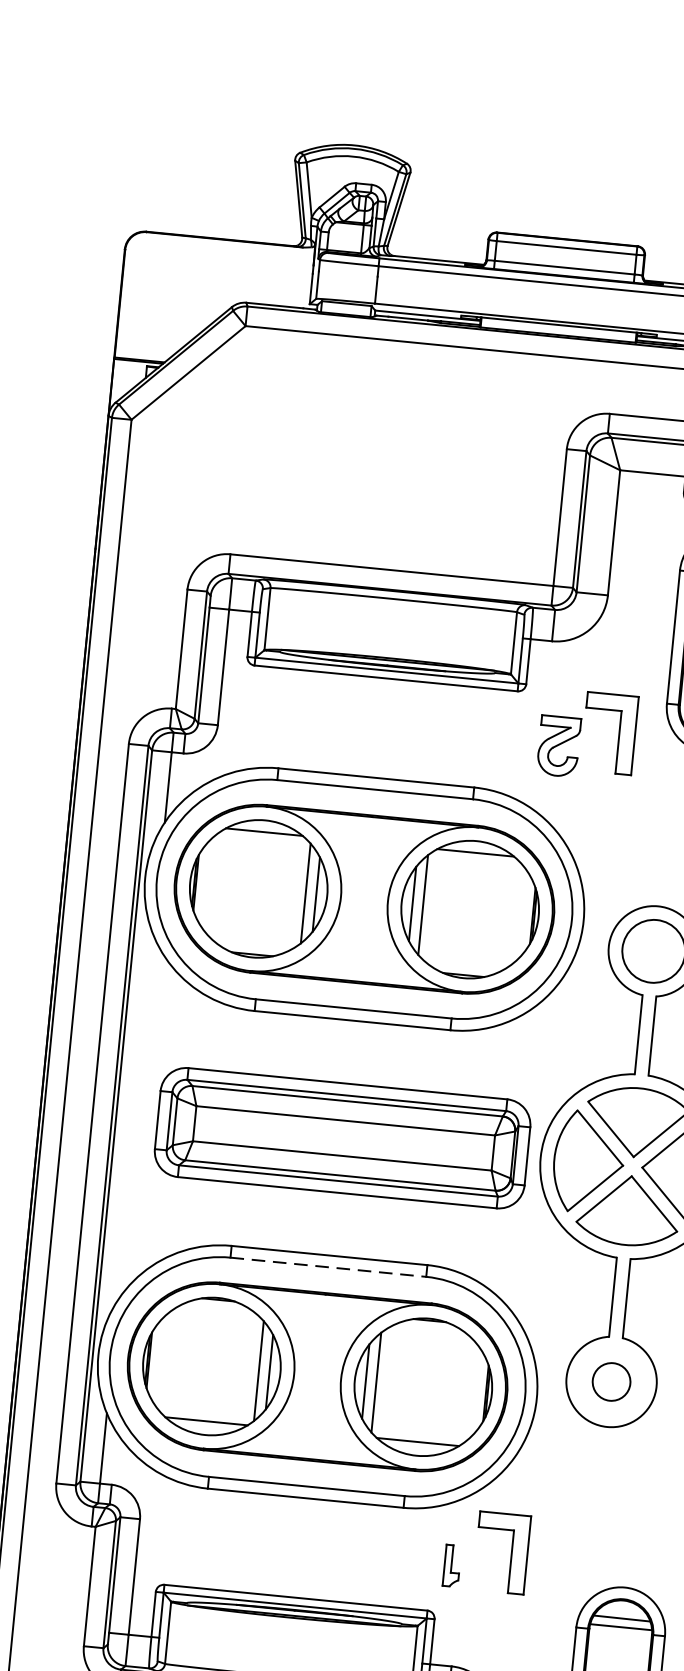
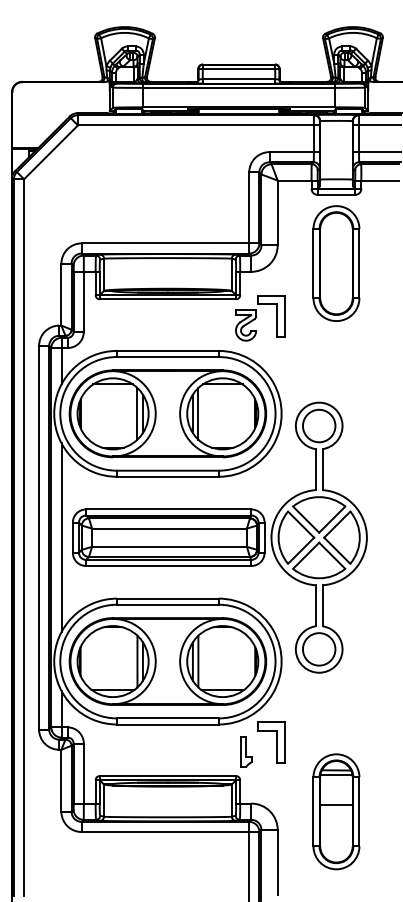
part: (587, 735) -> (260, 318), moved
line: (135, 1117) -> (61, 537), added
line: (327, 1266) -> (167, 604), dashed -> solid
circle: (610, 1382) -> (318, 649), size x1.67
part: (452, 1565) -> (246, 751), size x1.43

